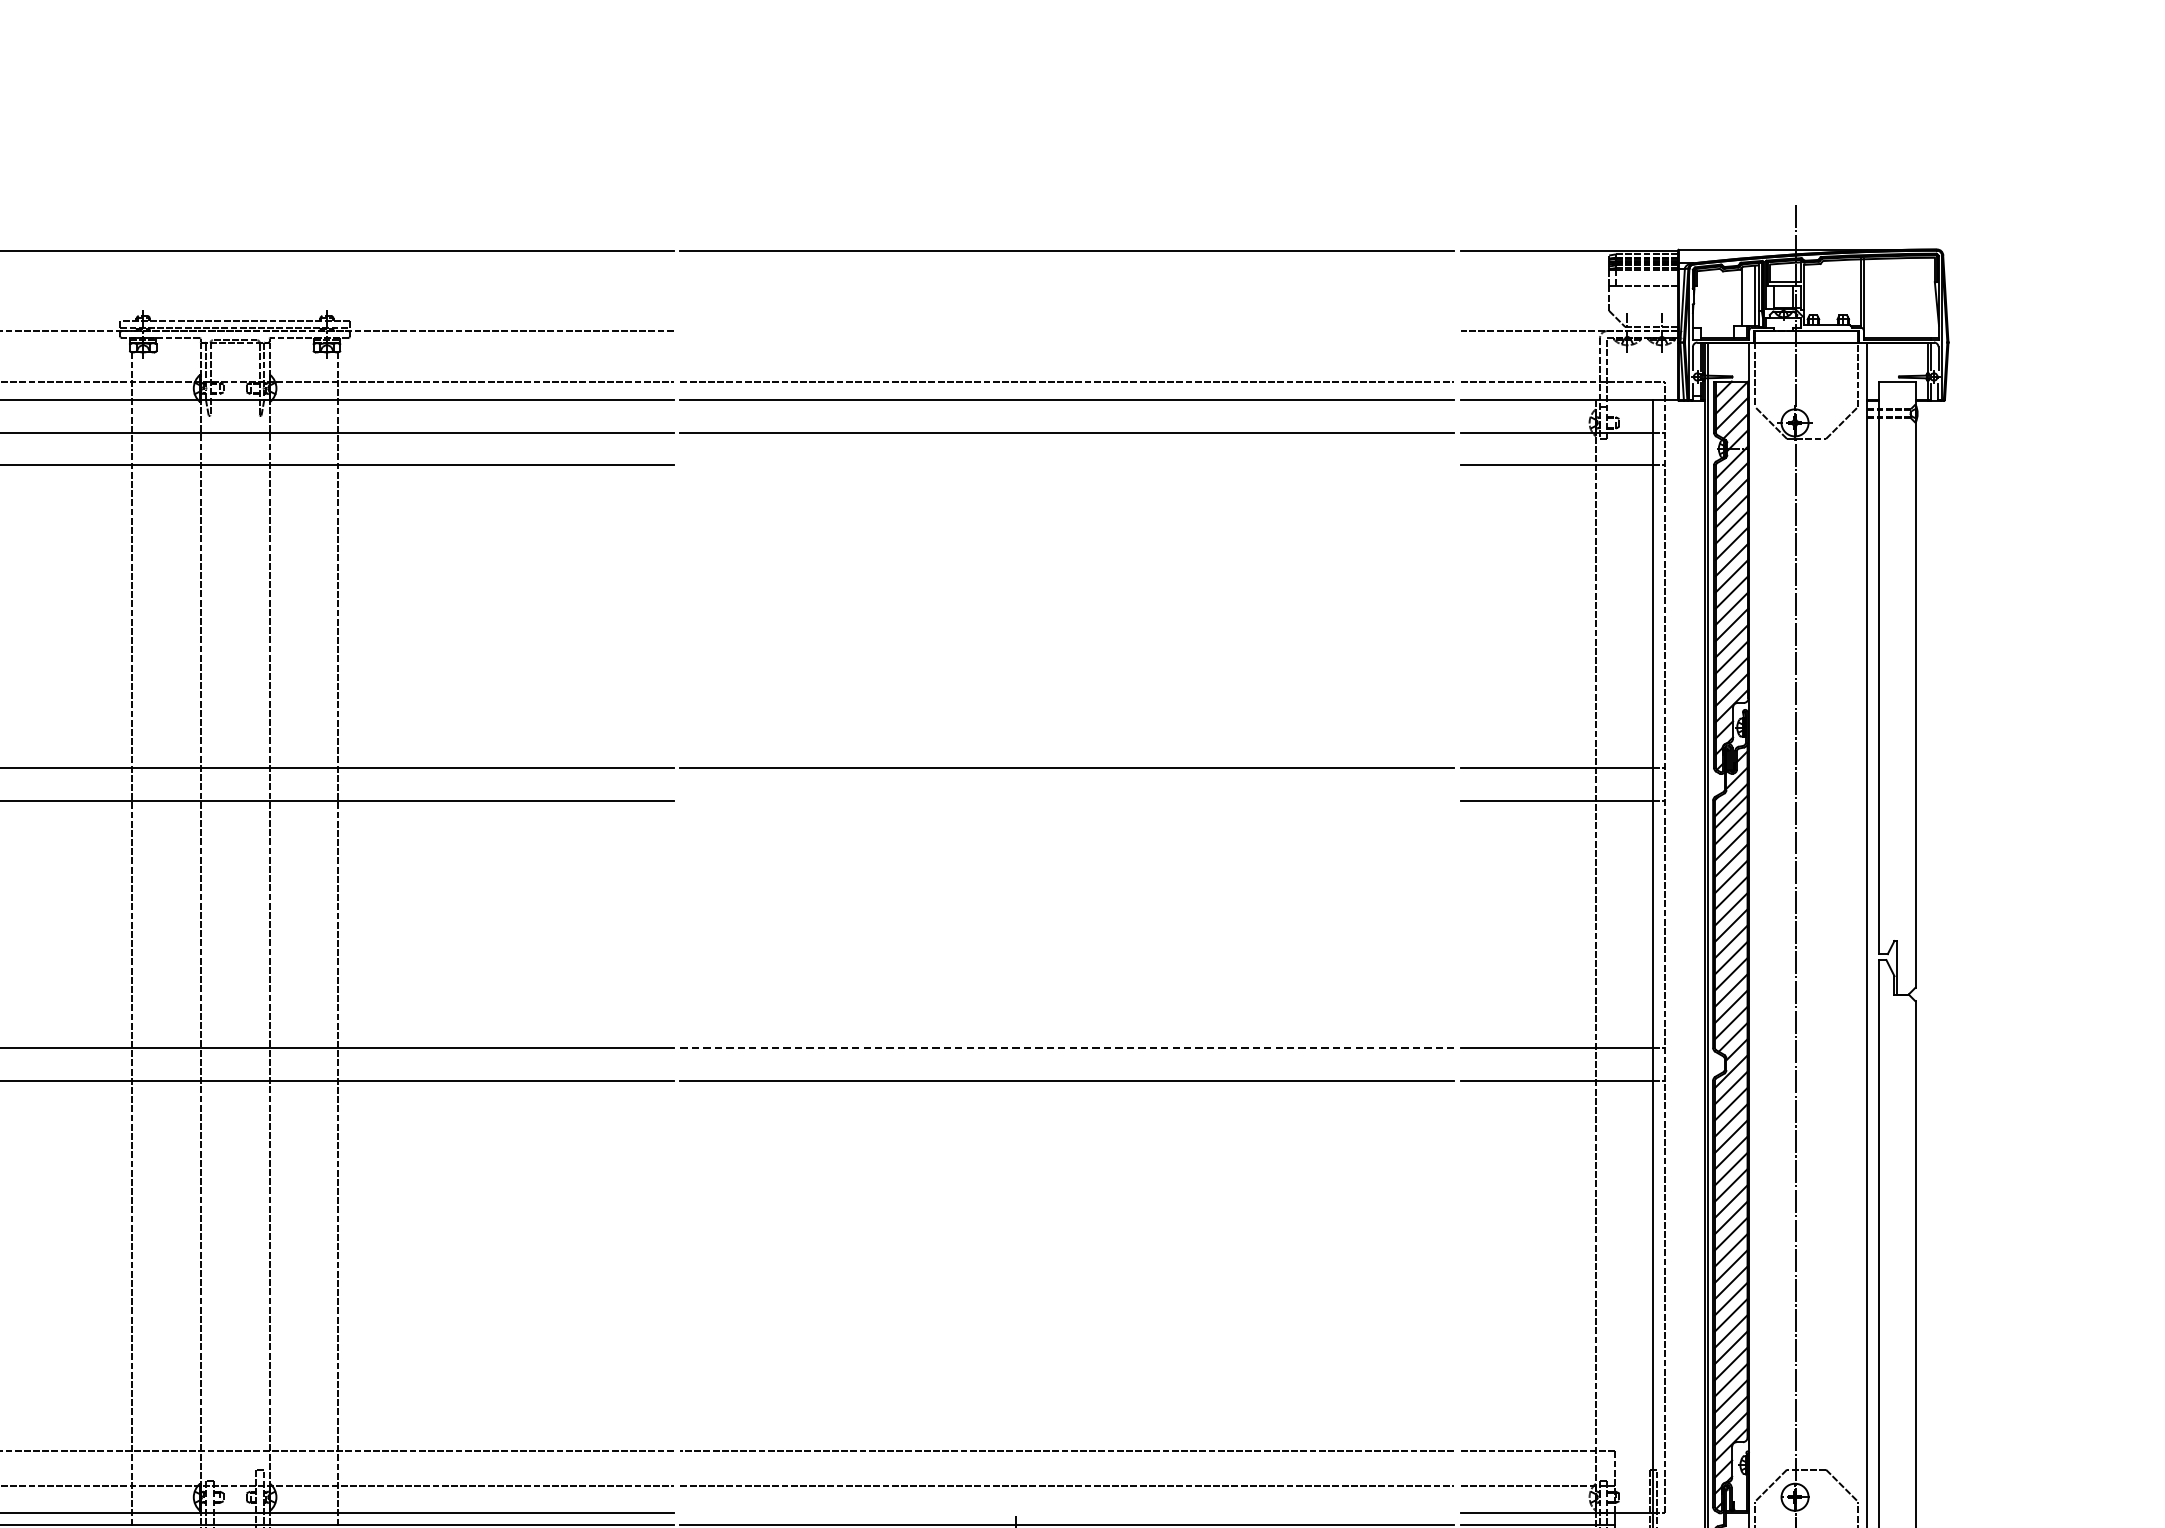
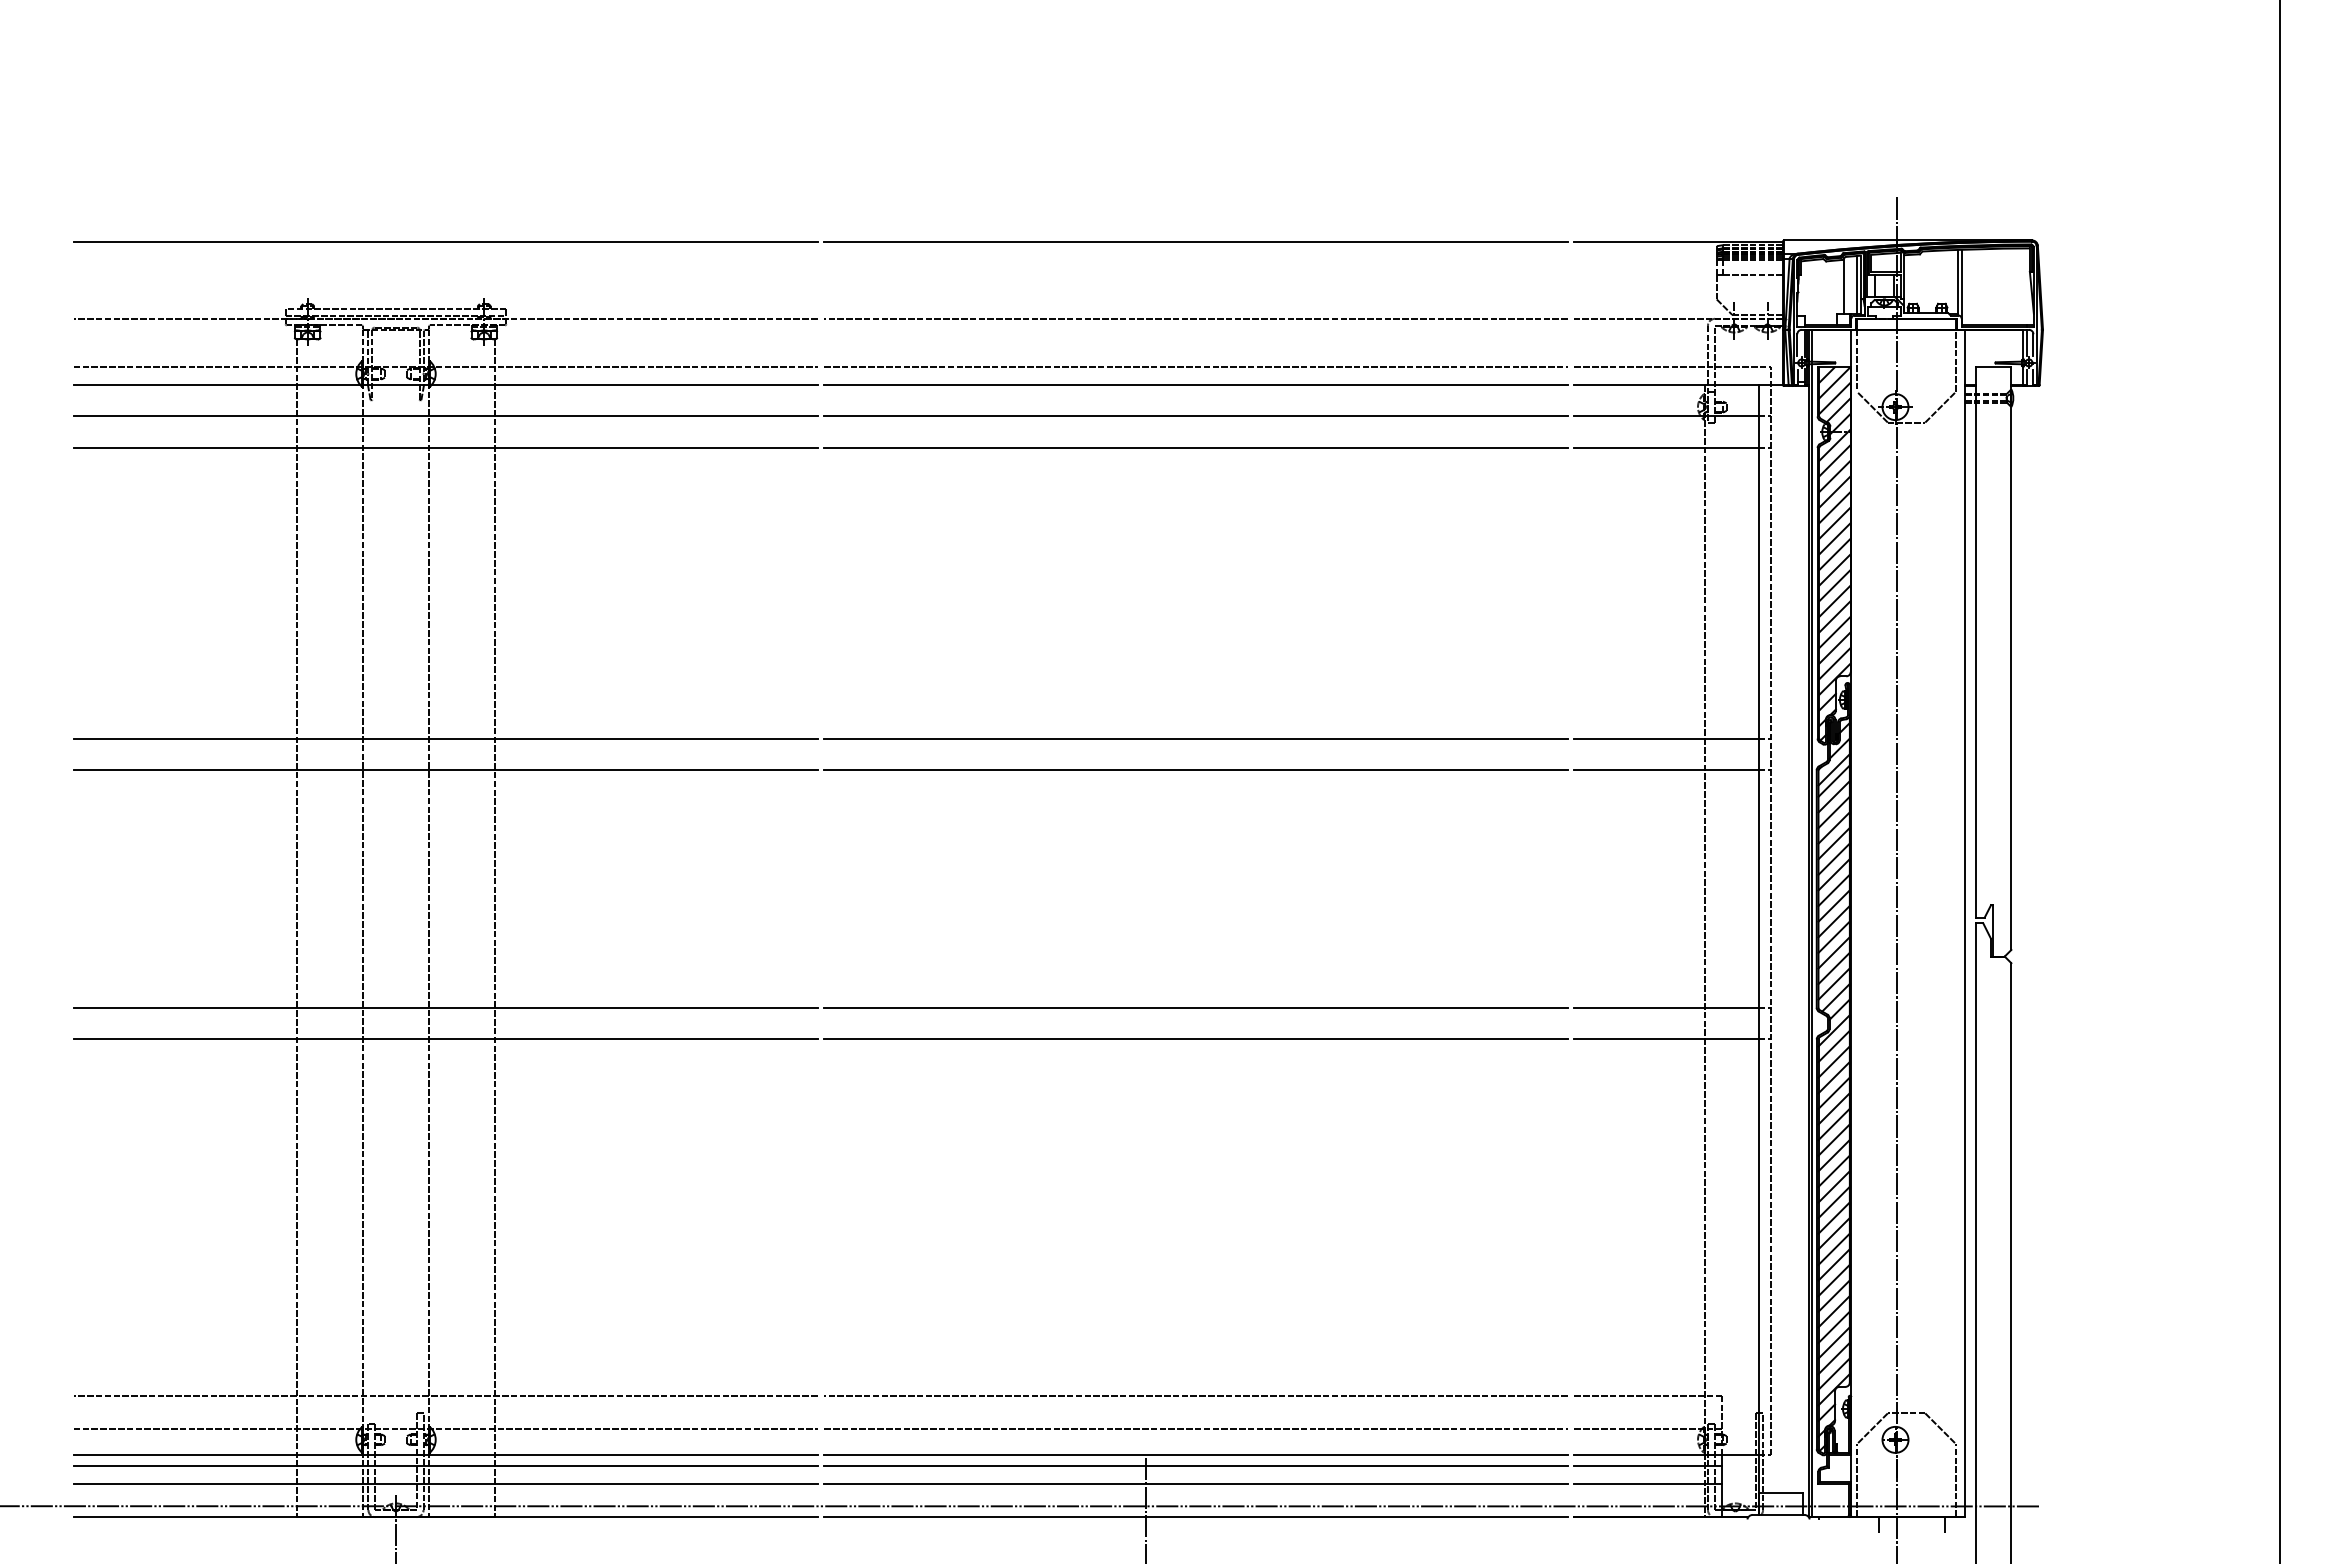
line: (1066, 330) -> (1195, 318), added
line: (1066, 465) -> (1195, 448), added
line: (1066, 800) -> (1195, 770), added
line: (1066, 1047) -> (1195, 1007), dashed -> solid
line: (1066, 1513) -> (1195, 1455), added

